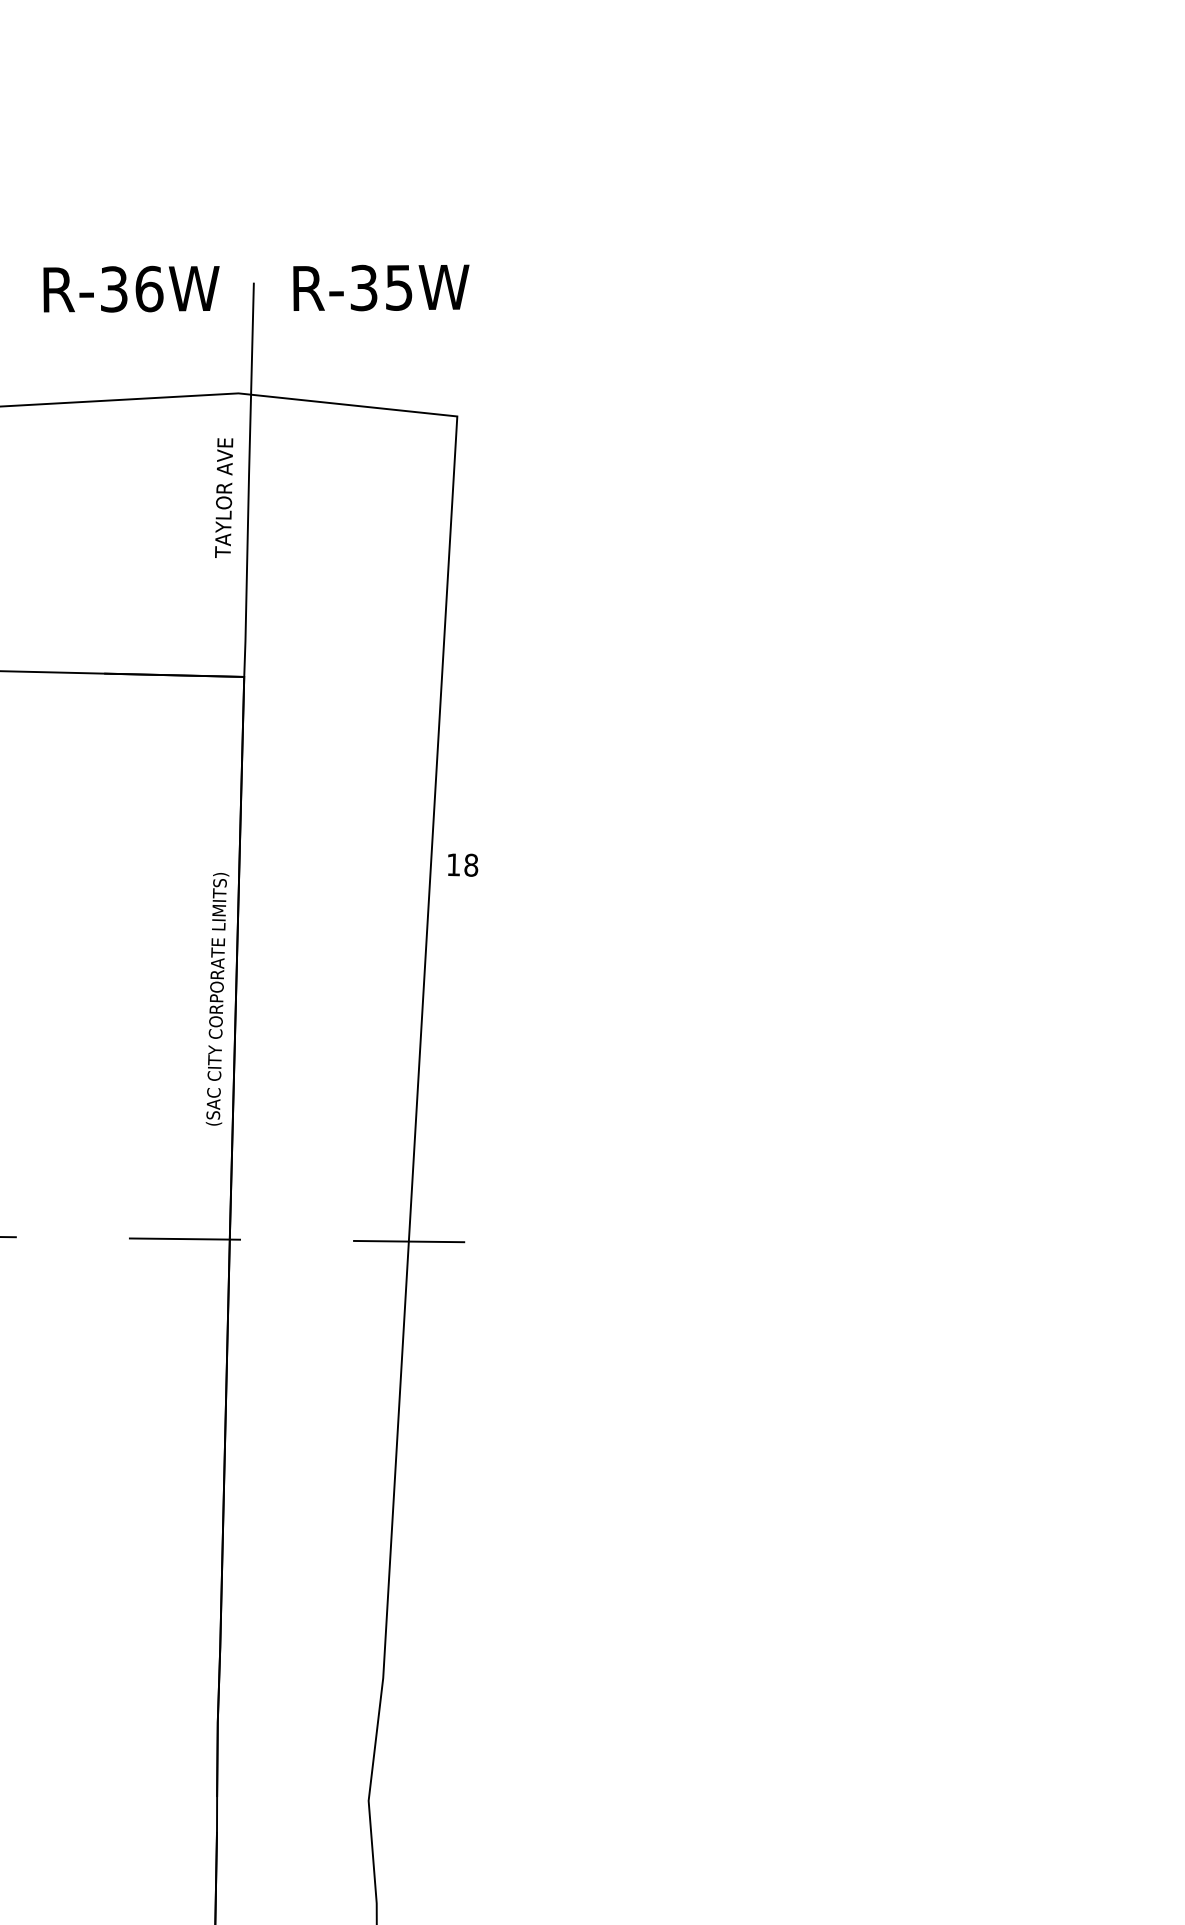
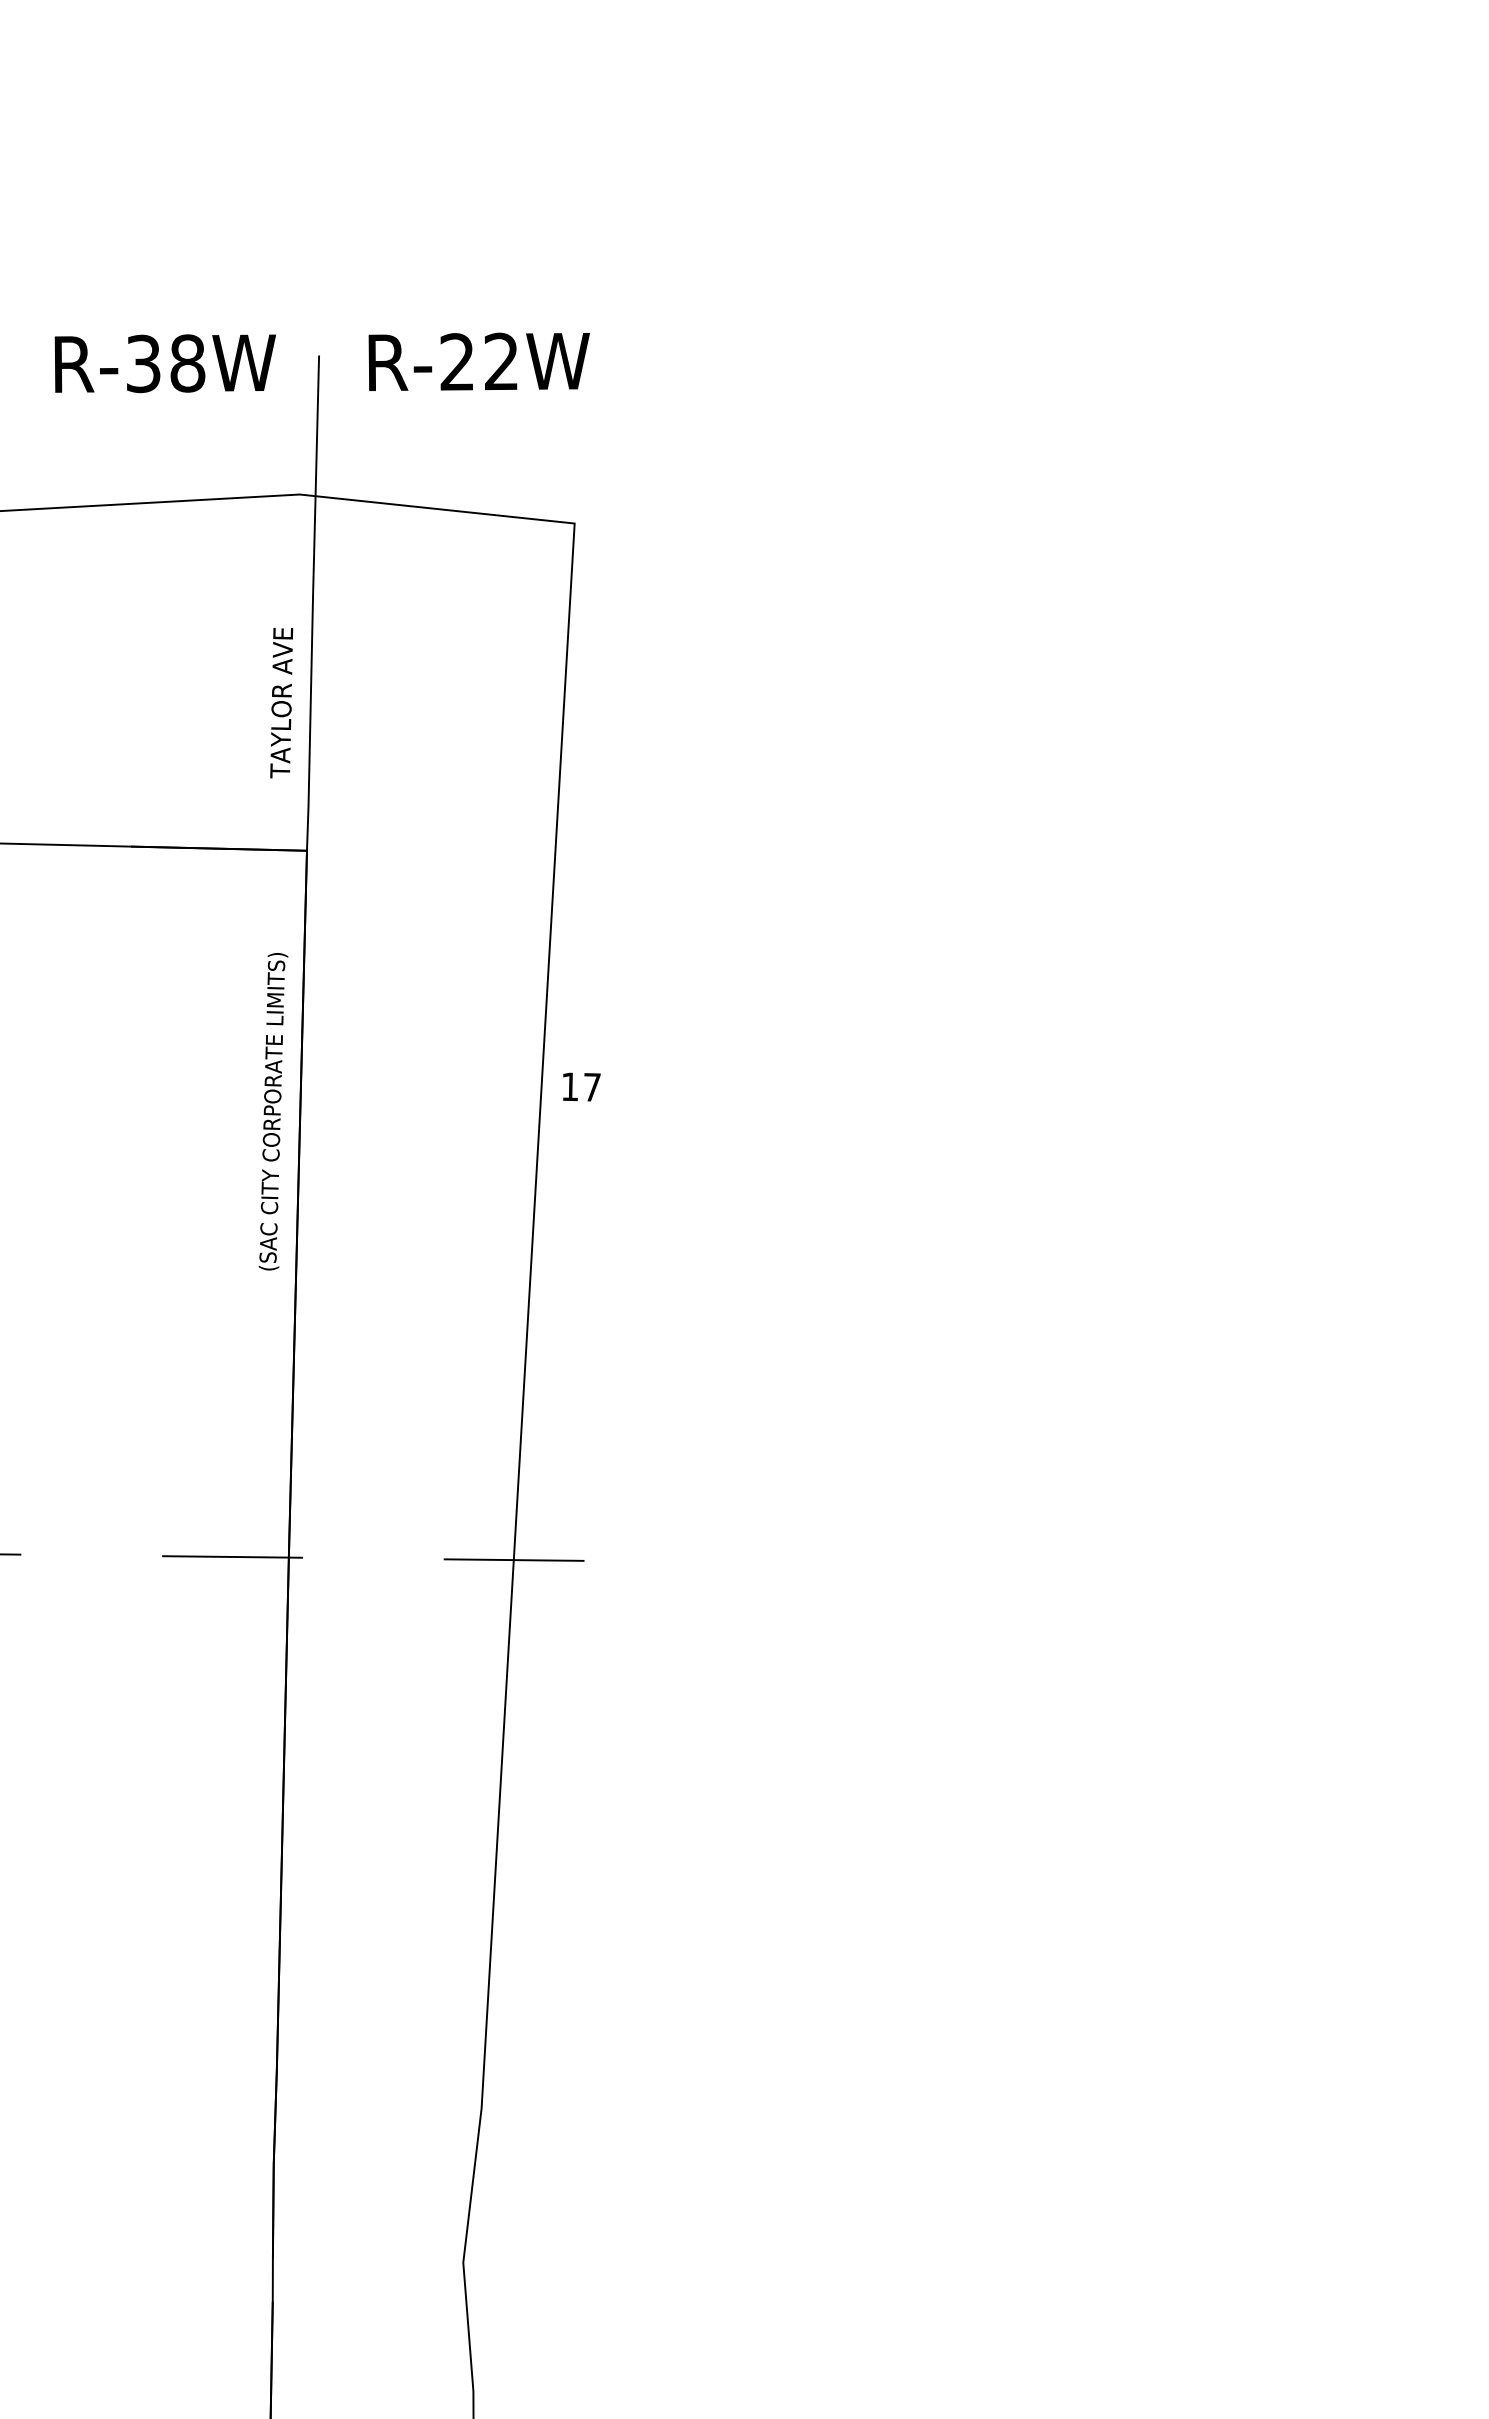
text: (380, 287) -> (478, 361), R-35W -> R-22W
text: (149, 289) -> (187, 363), R-36W -> R-38W
text: (223, 498) -> (281, 703), moved
text: (470, 864) -> (591, 1086), 18 -> 17
text: (217, 999) -> (273, 1111), moved

